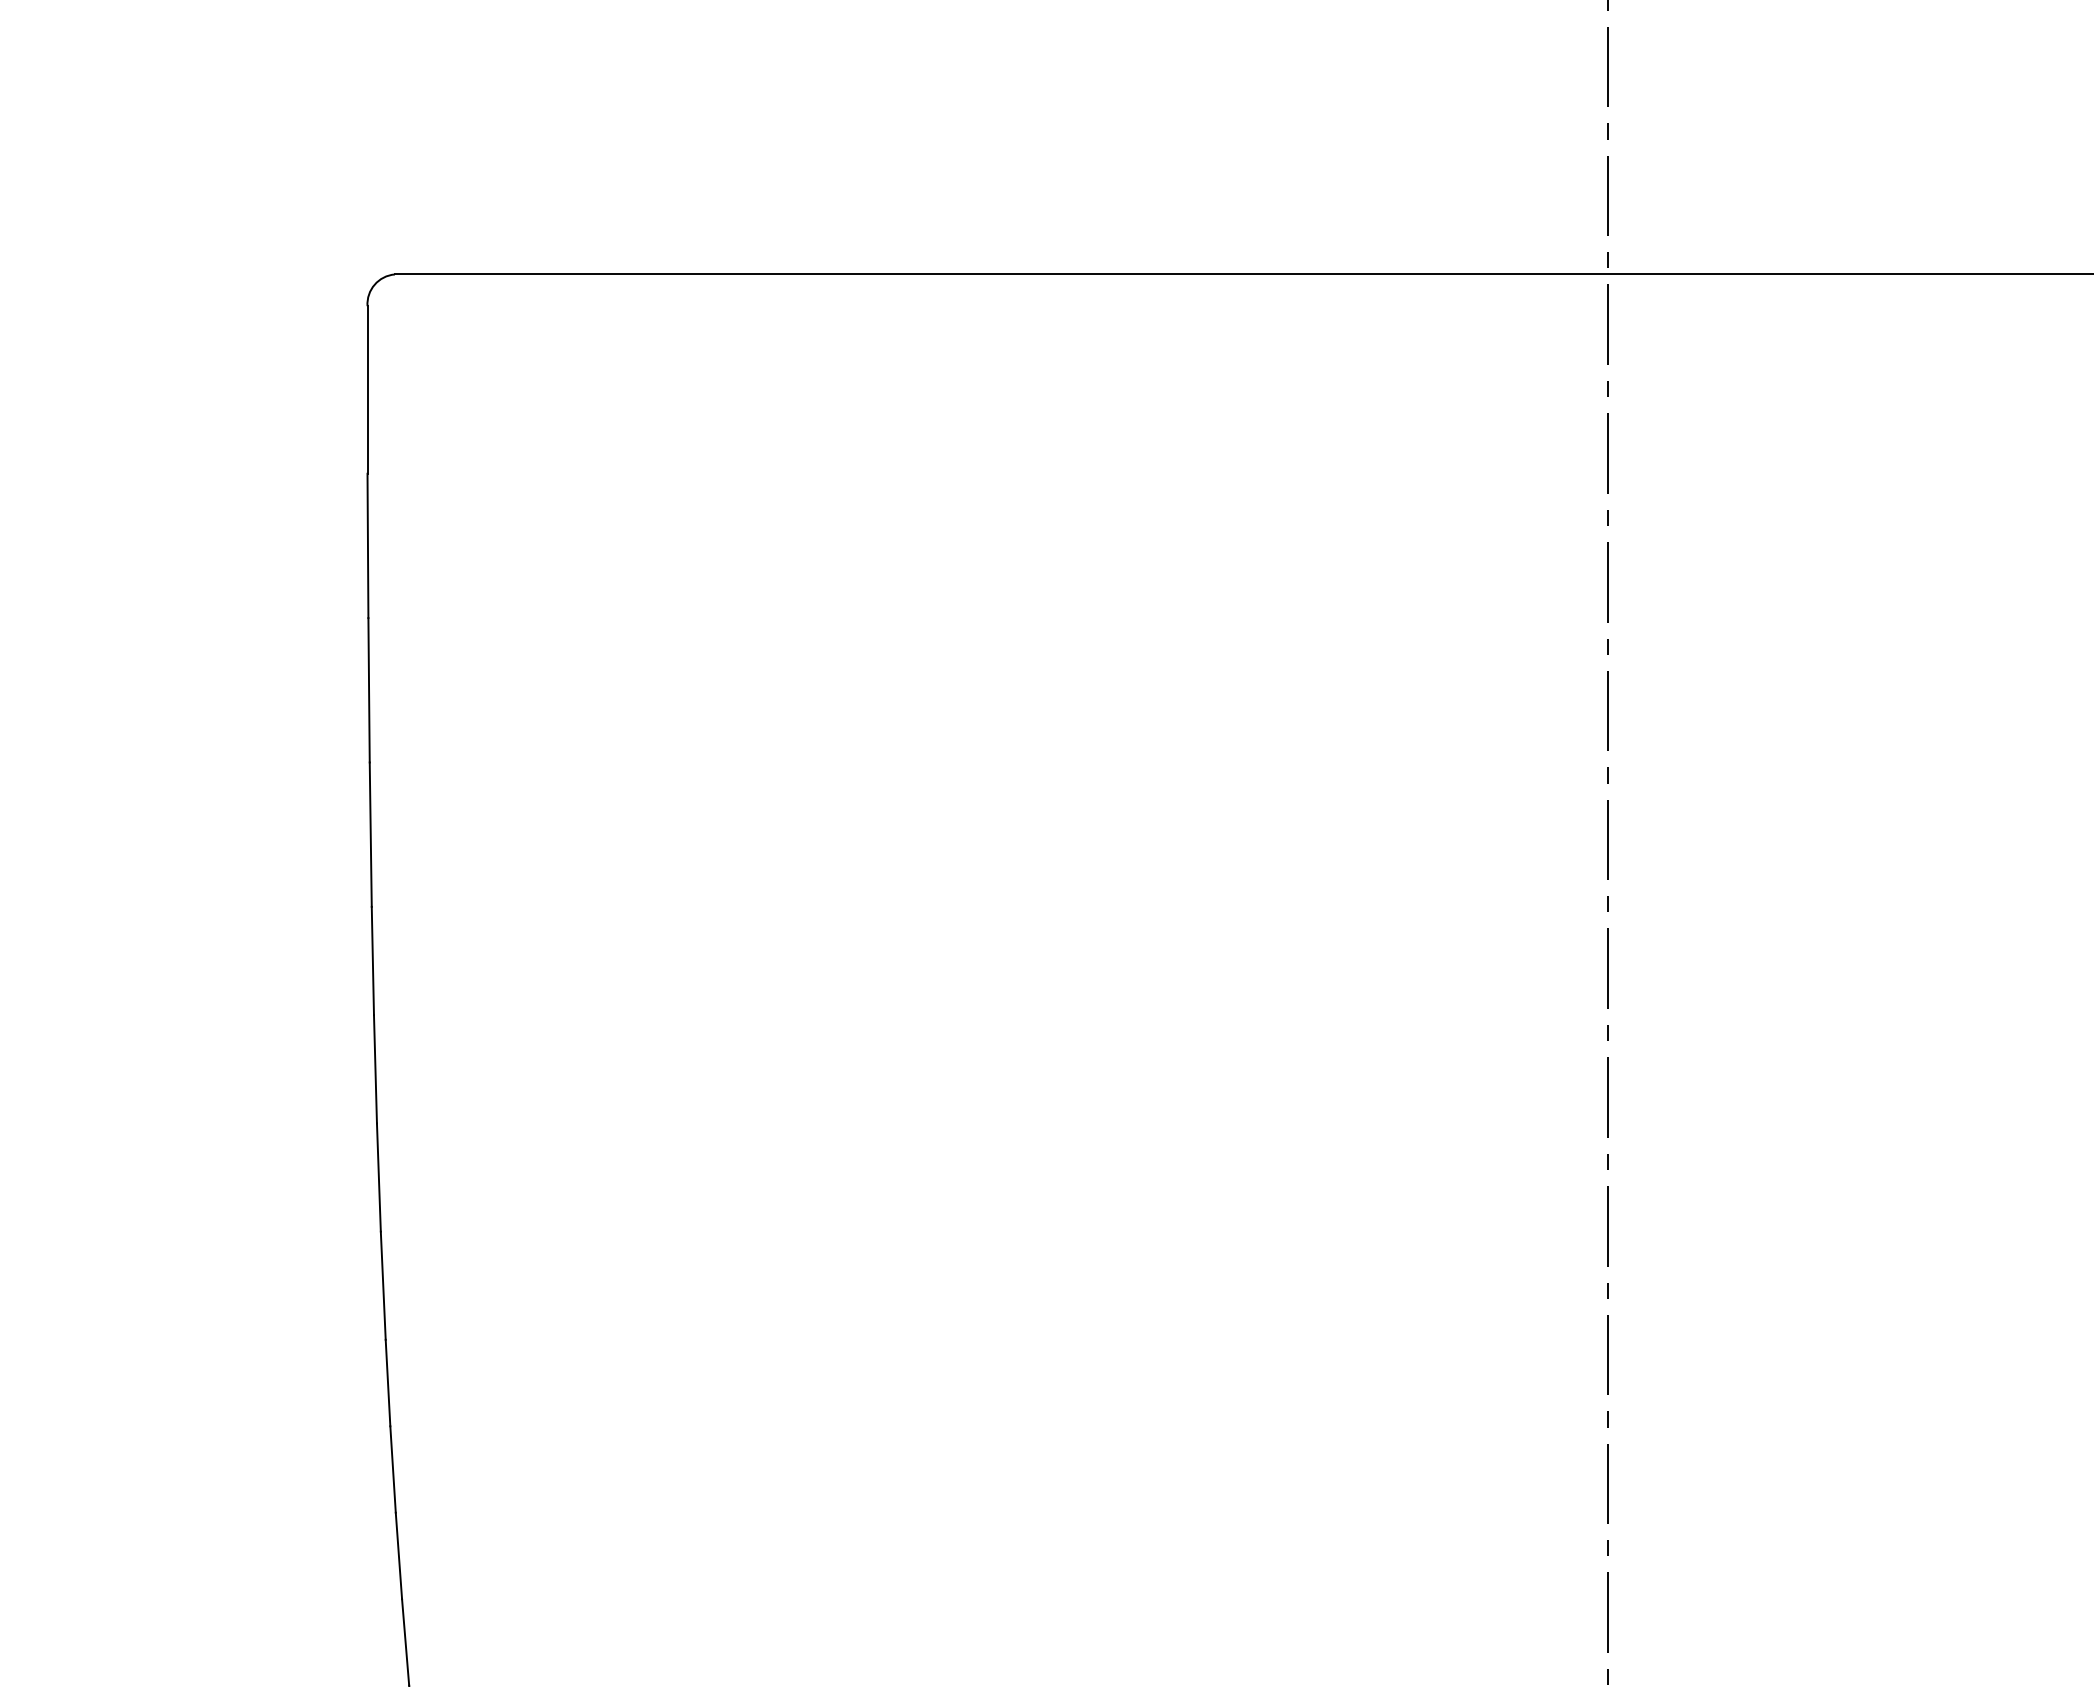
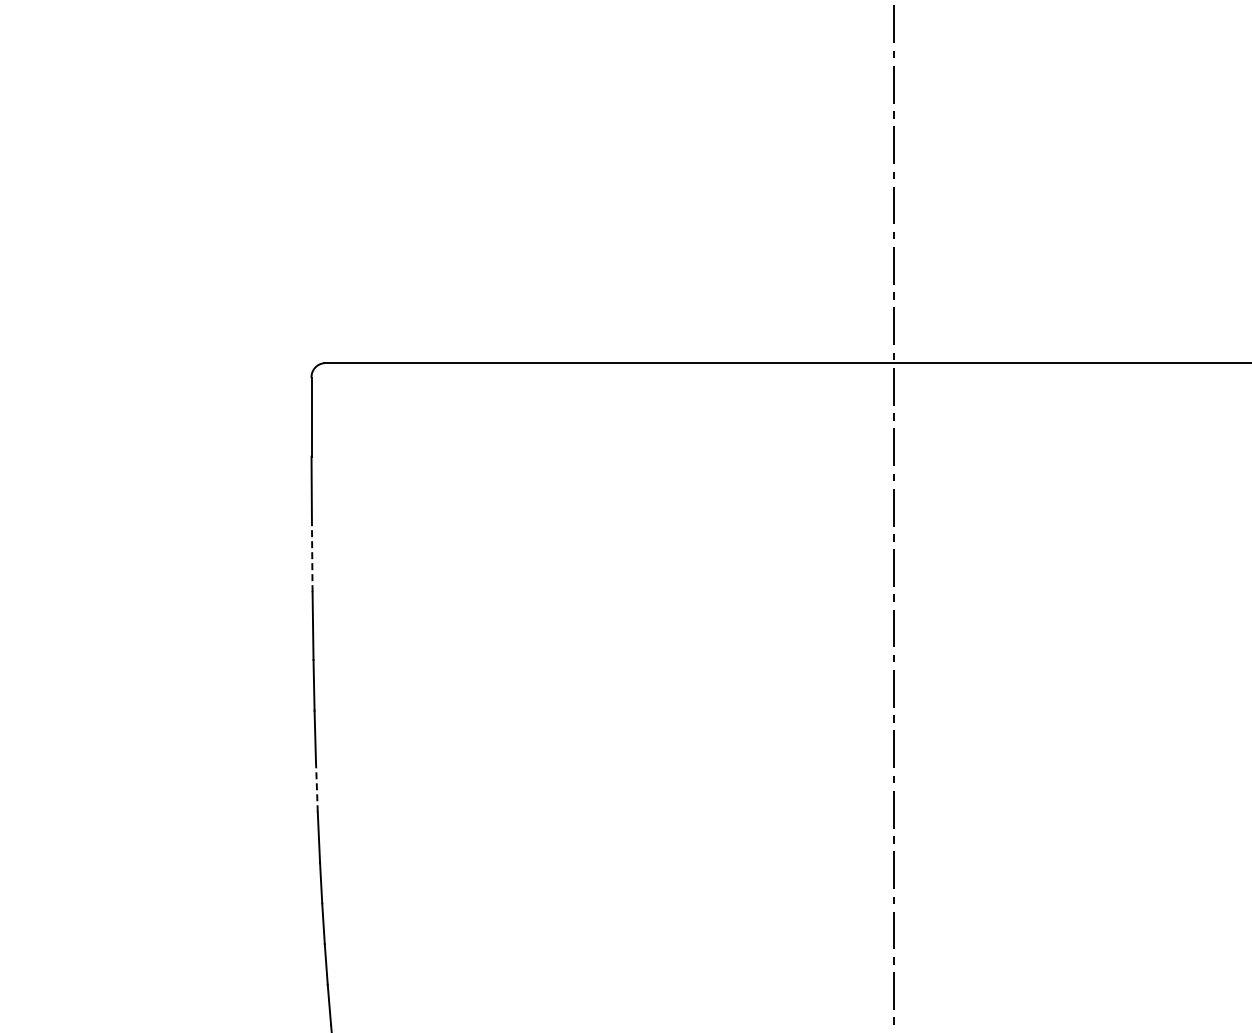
line: (369, 690) -> (312, 558), solid -> dashed
line: (378, 1176) -> (316, 786), solid -> dashed

